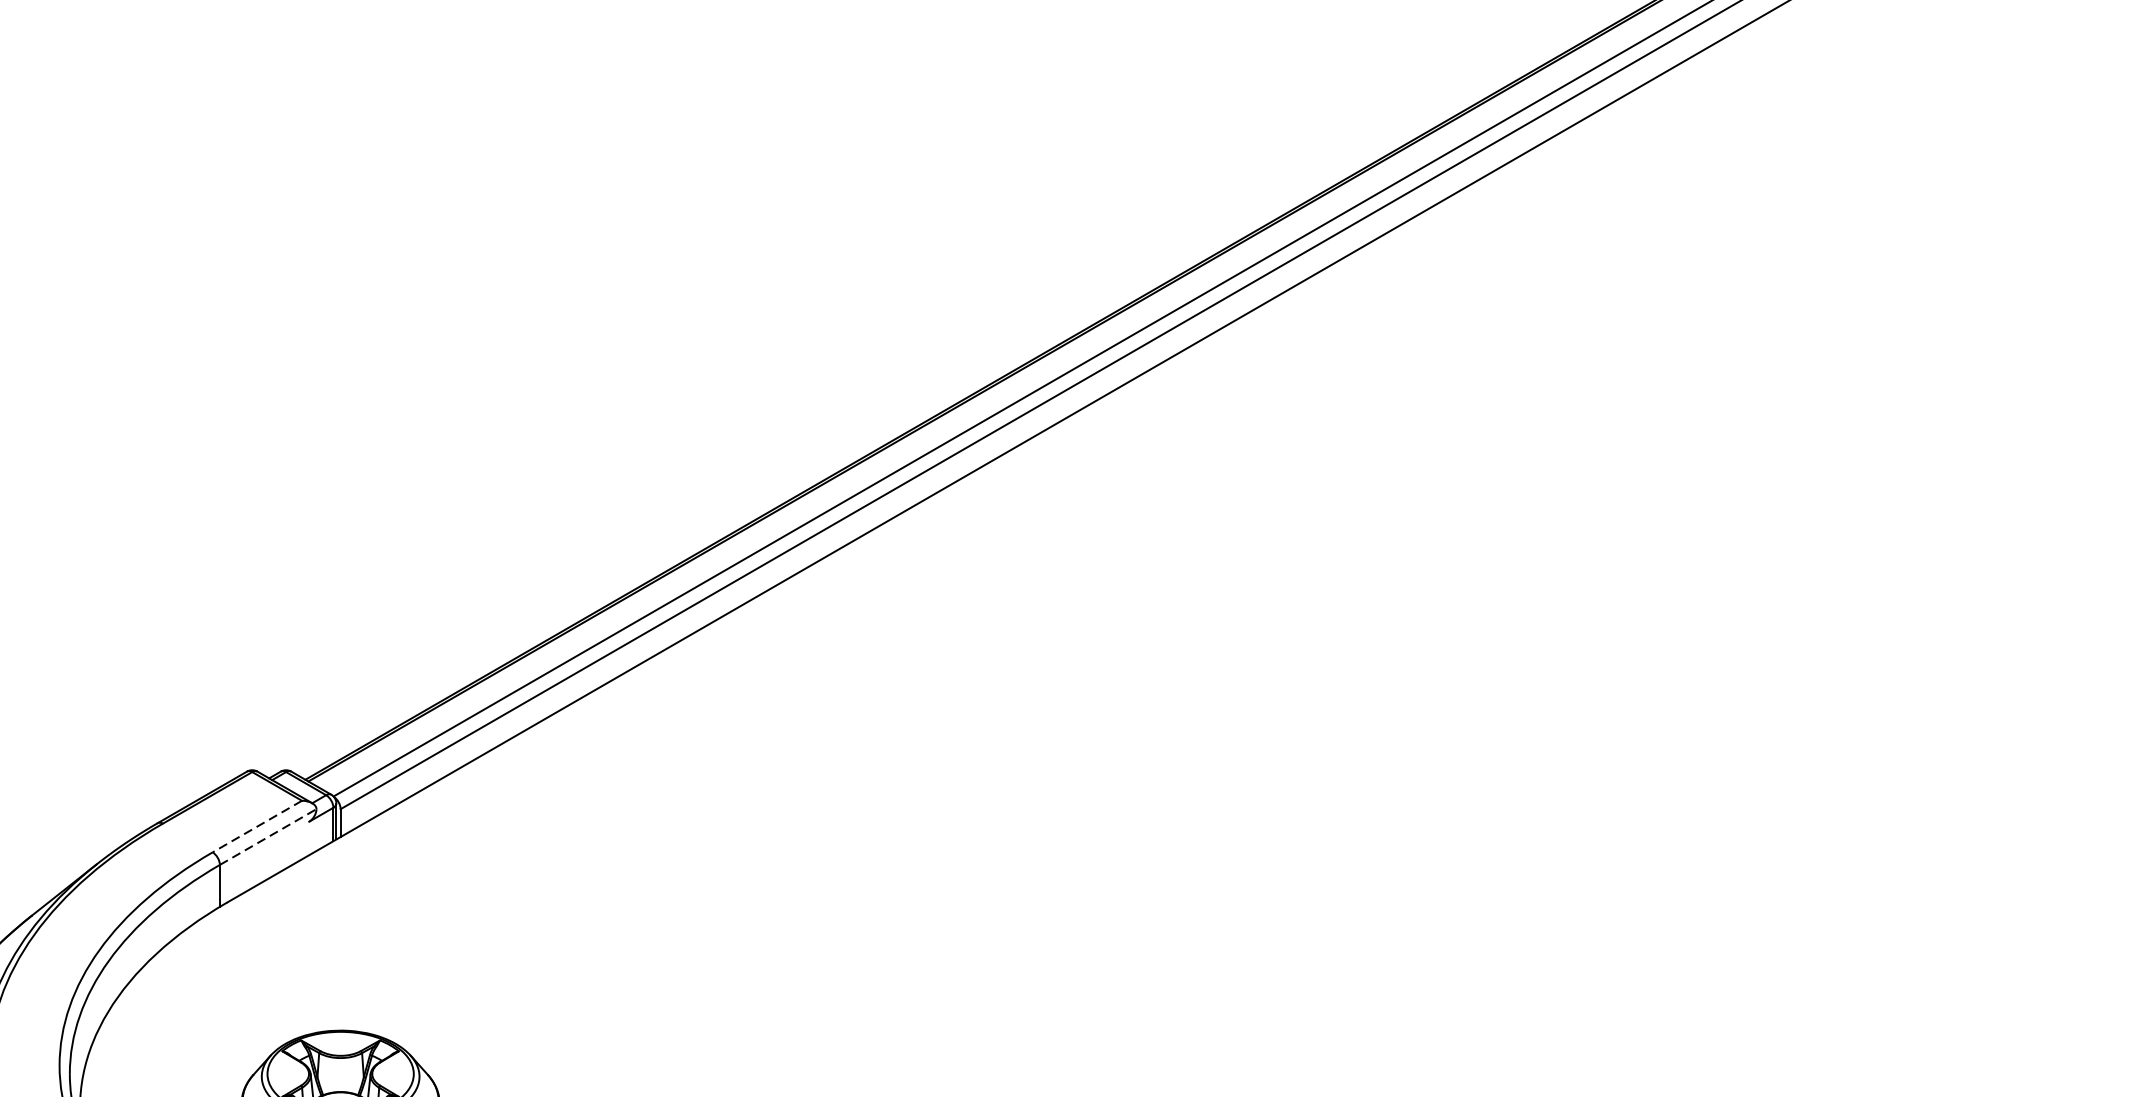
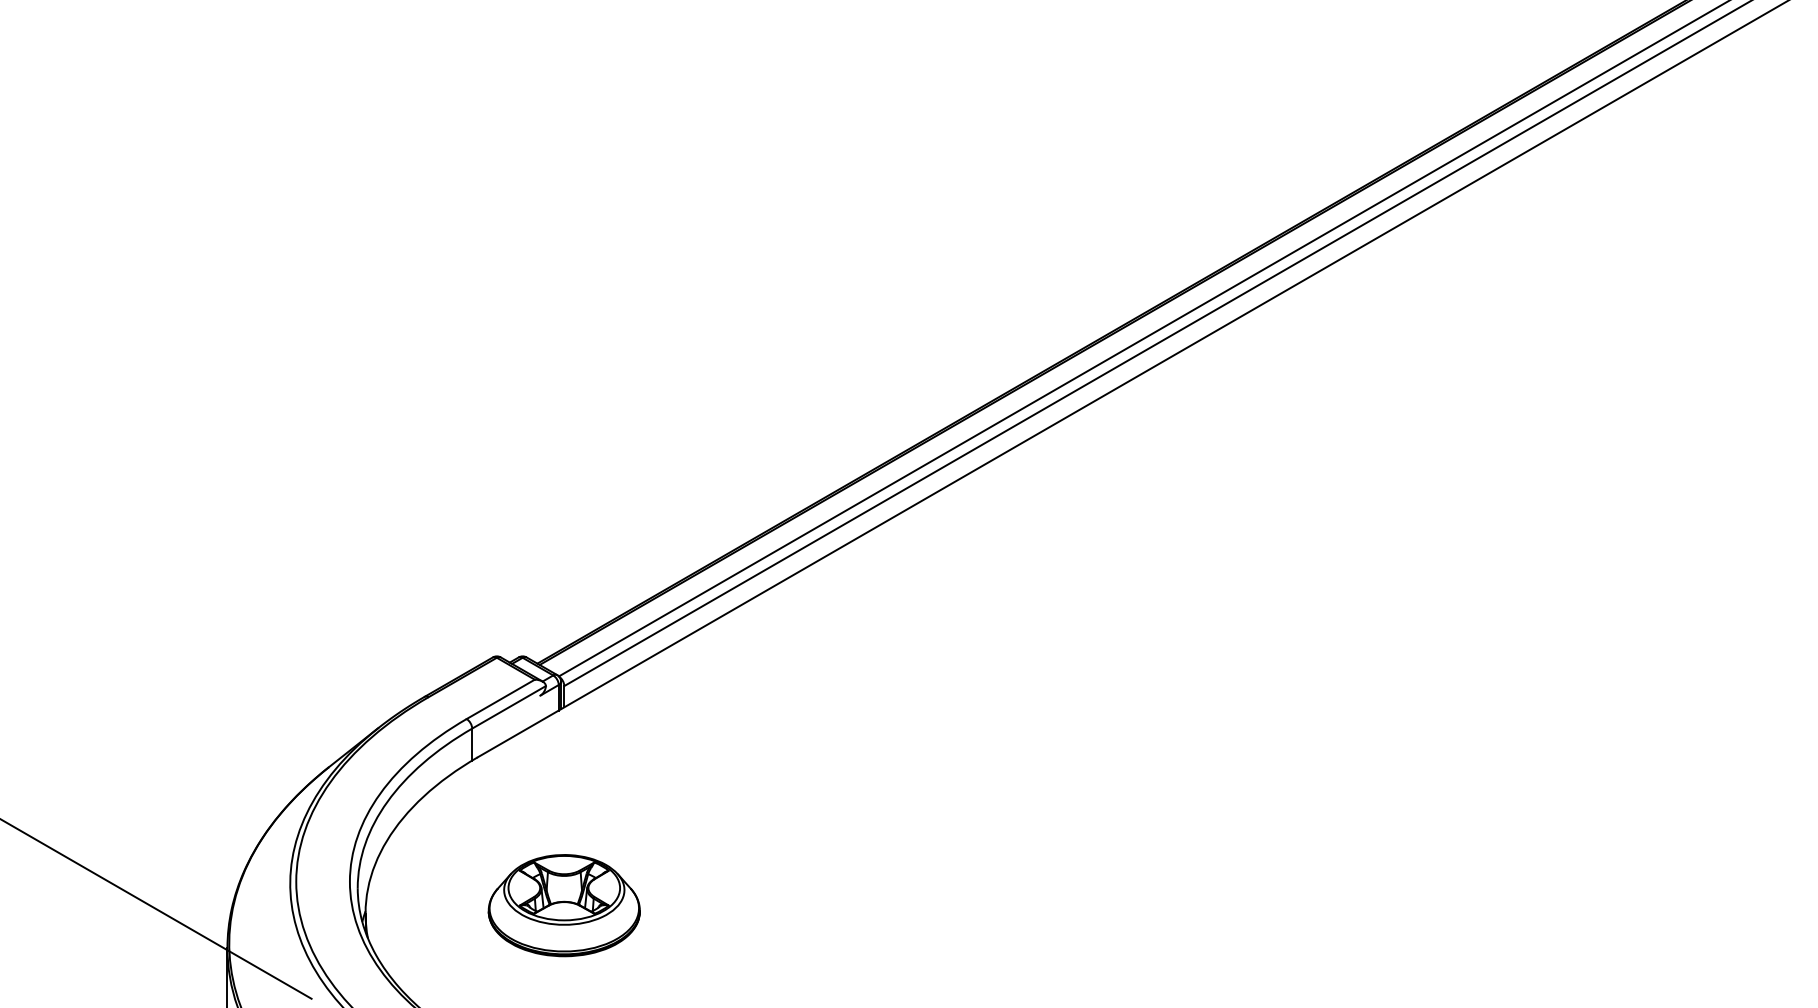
line: (256, 826) -> (500, 699), dashed -> solid
line: (268, 837) -> (509, 707), dashed -> solid

